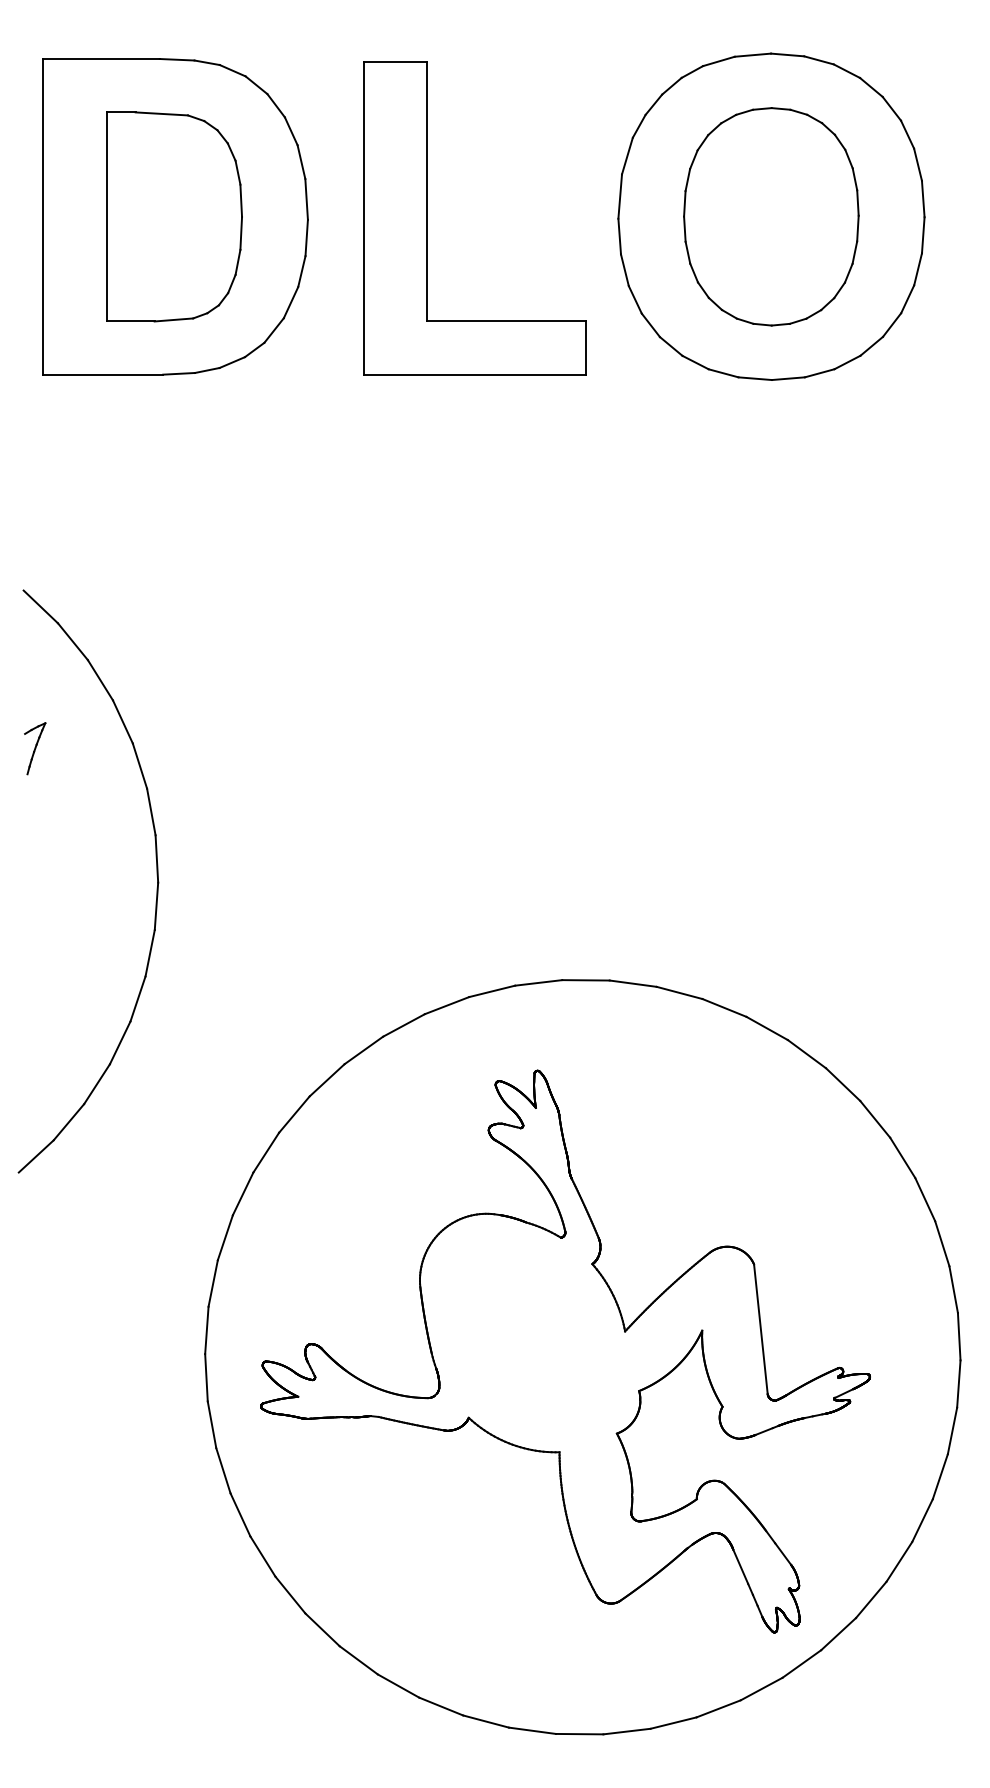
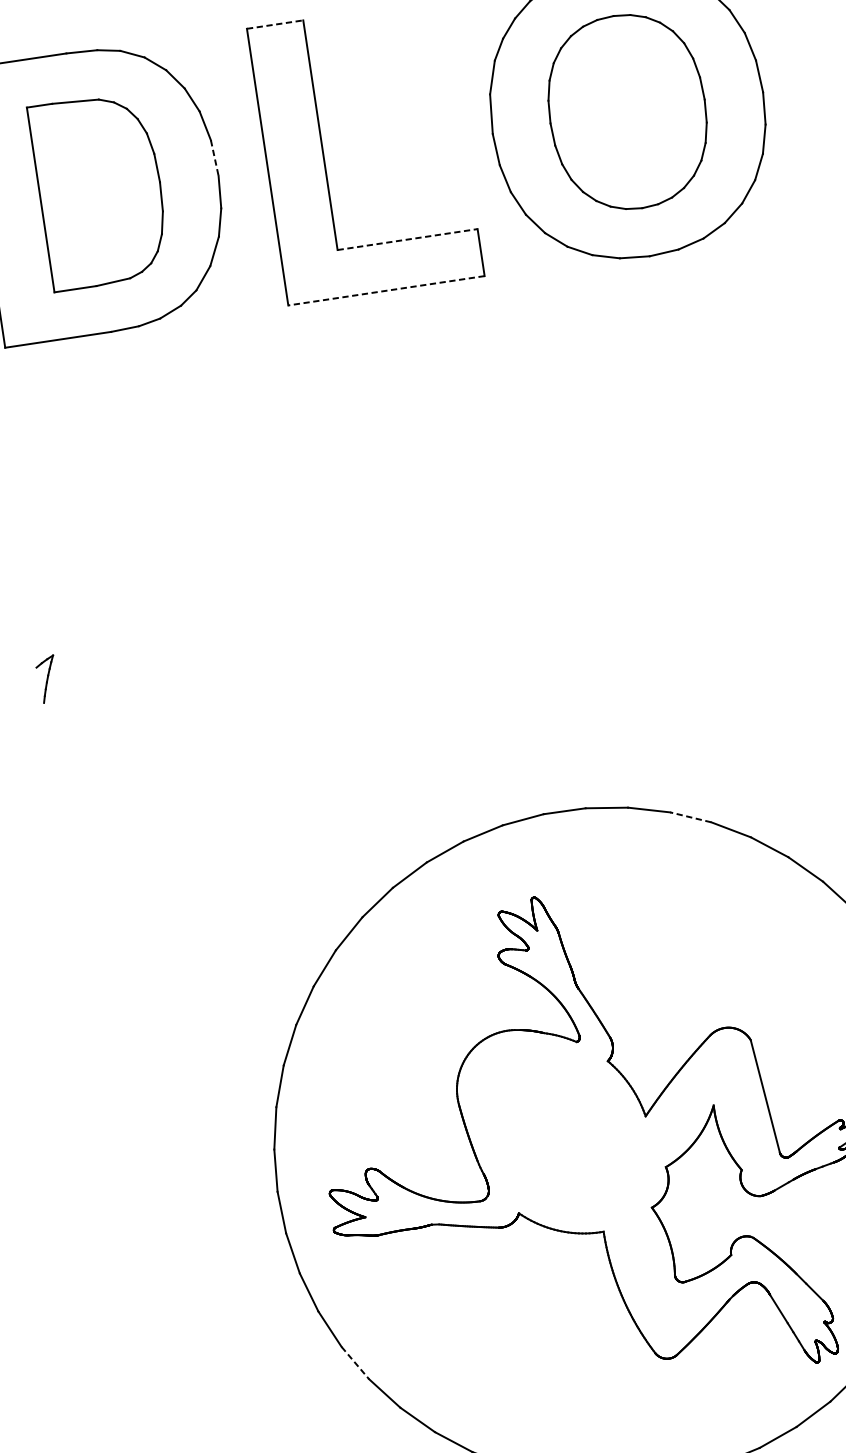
line: (395, 61) -> (275, 24), solid -> dashed
line: (306, 199) -> (214, 158), solid -> dashed
line: (507, 321) -> (408, 239), solid -> dashed
line: (474, 374) -> (386, 290), solid -> dashed
part: (156, 875) -> (171, 775), removed
line: (724, 1007) -> (690, 816), solid -> dashed
line: (262, 1556) -> (354, 1363), solid -> dashed

